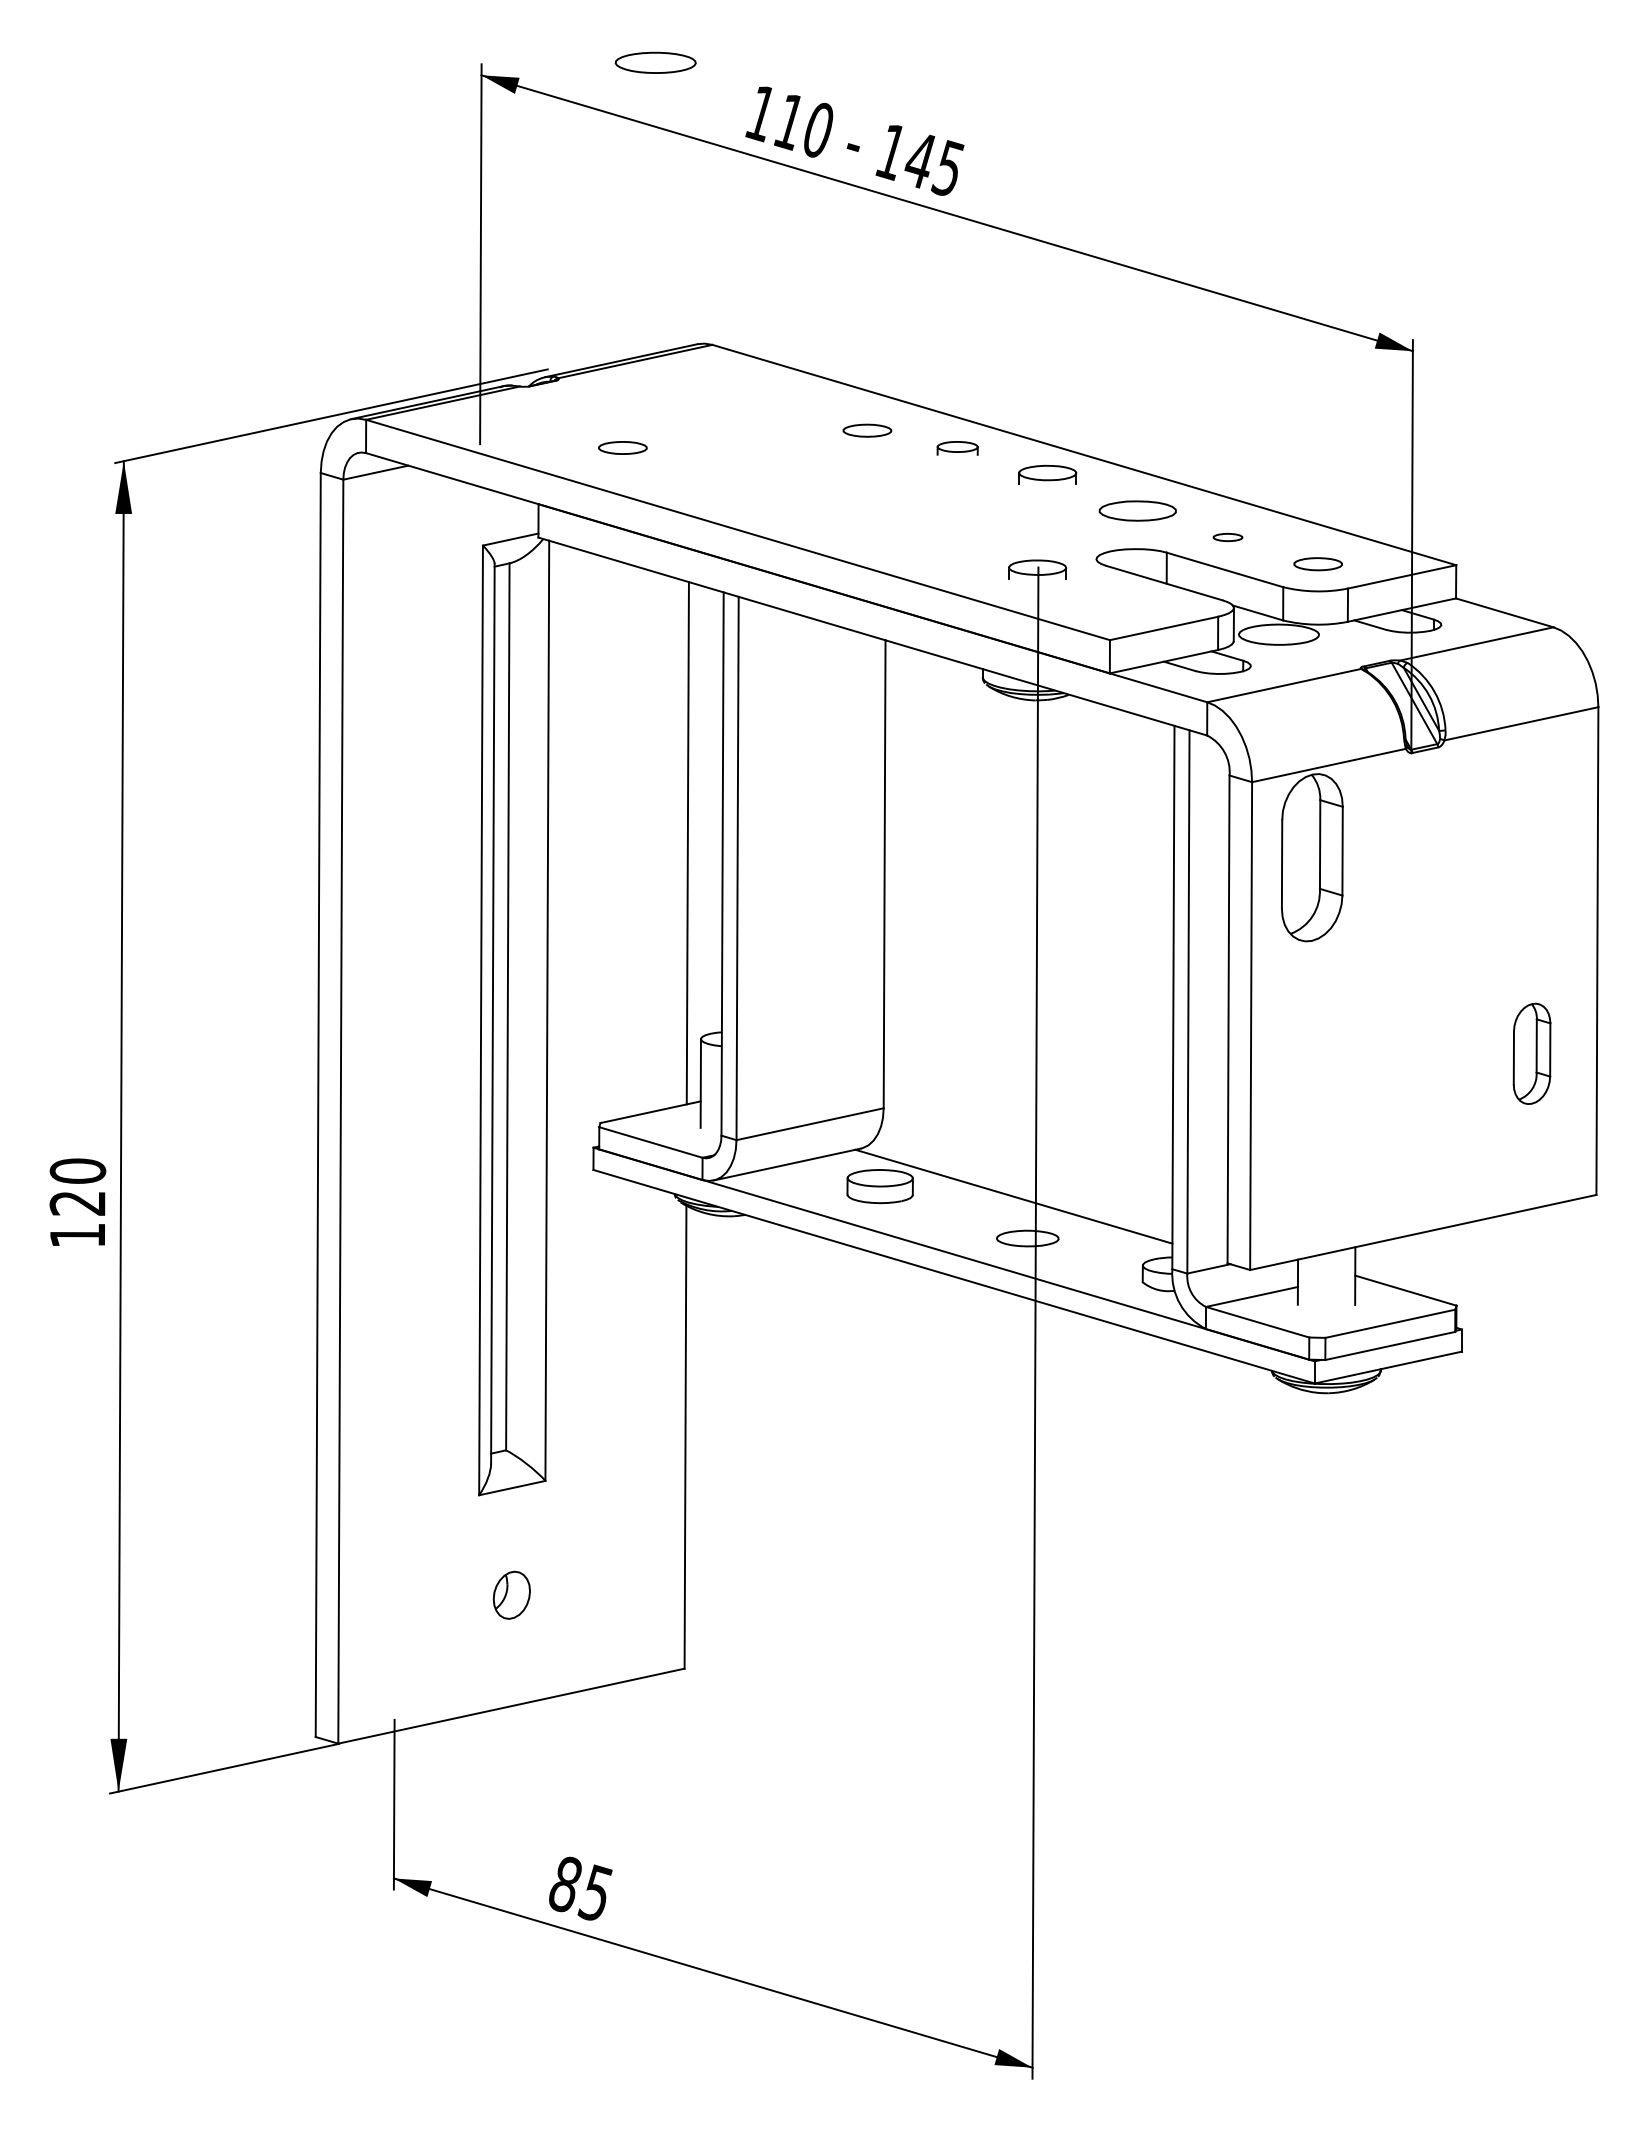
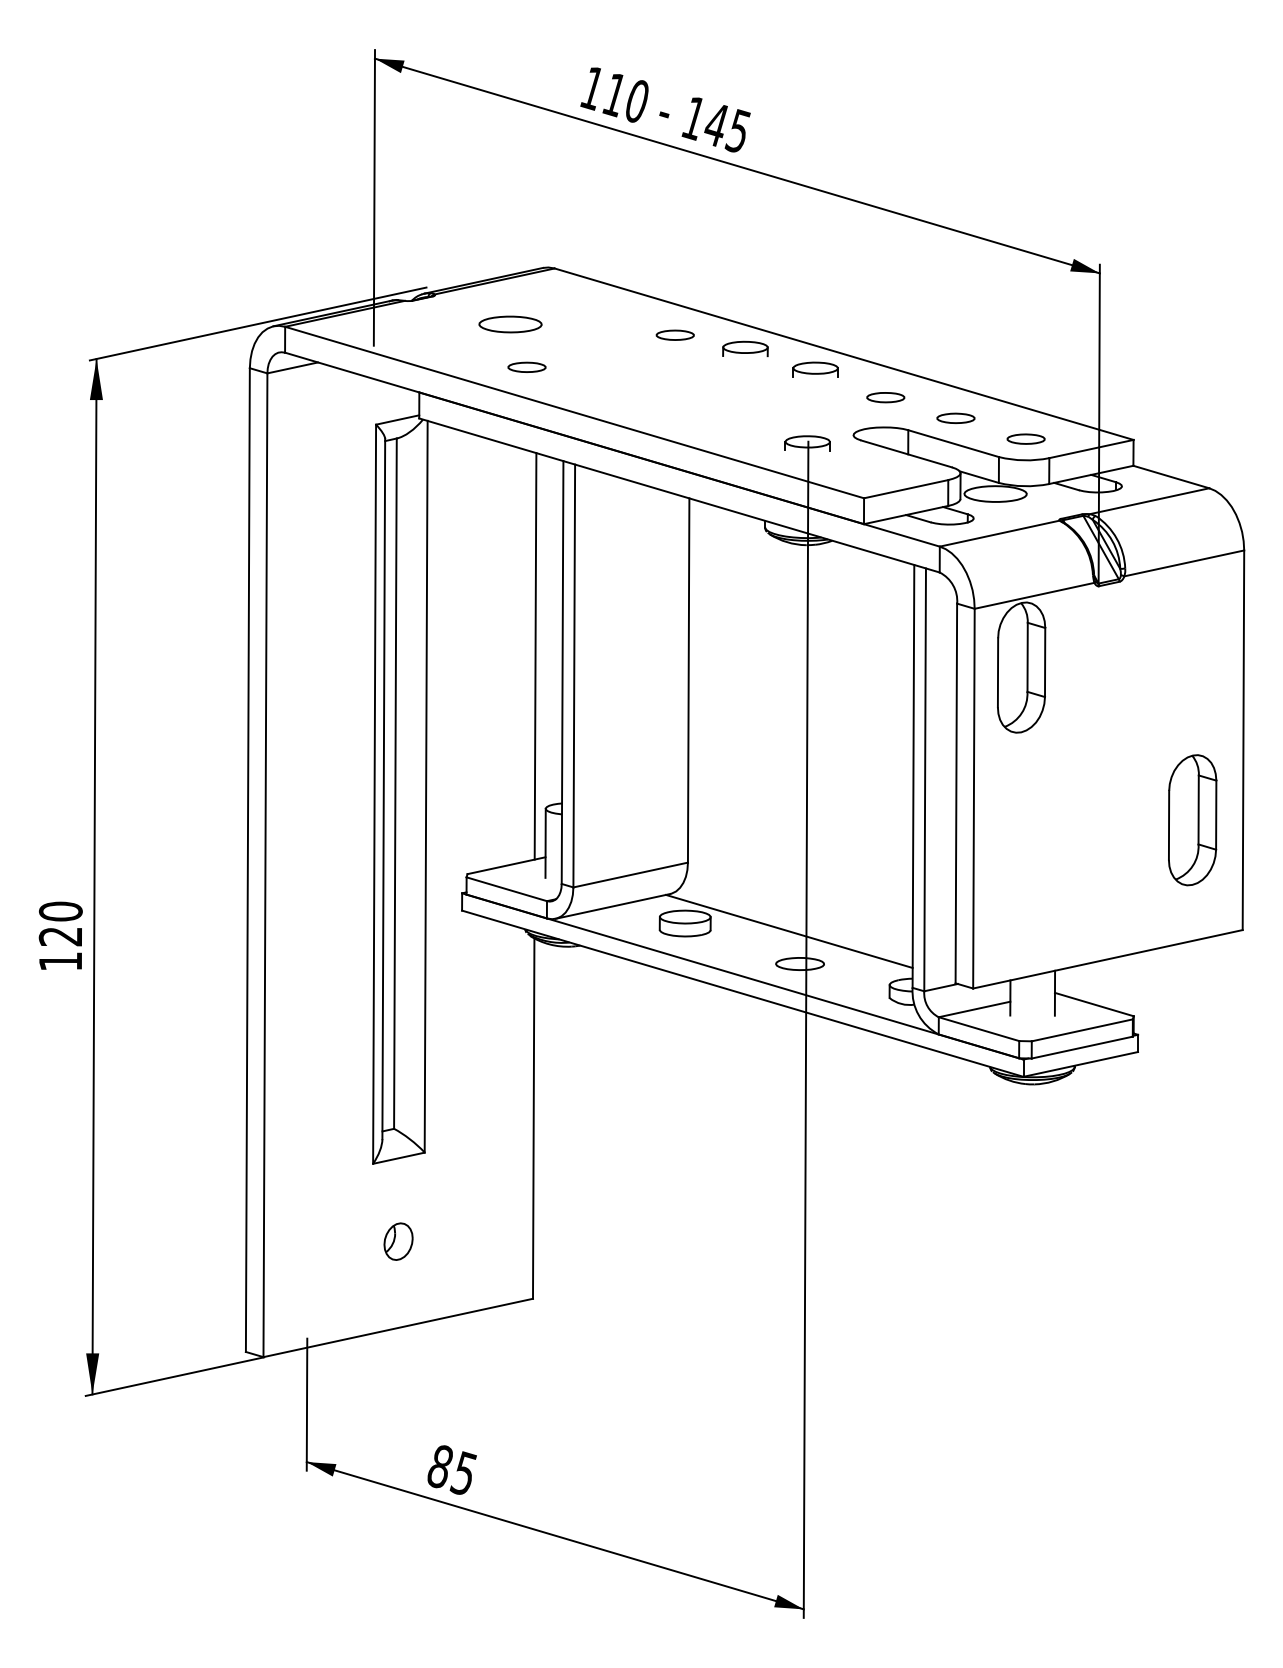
part: (655, 62) -> (510, 324), moved
part: (622, 447) -> (526, 367), moved
part: (957, 448) -> (745, 349), size x1.43
part: (1137, 510) -> (885, 397), size x0.62
part: (1227, 537) -> (955, 418), size x1.67
part: (1531, 1053) -> (1192, 819), size x1.67

